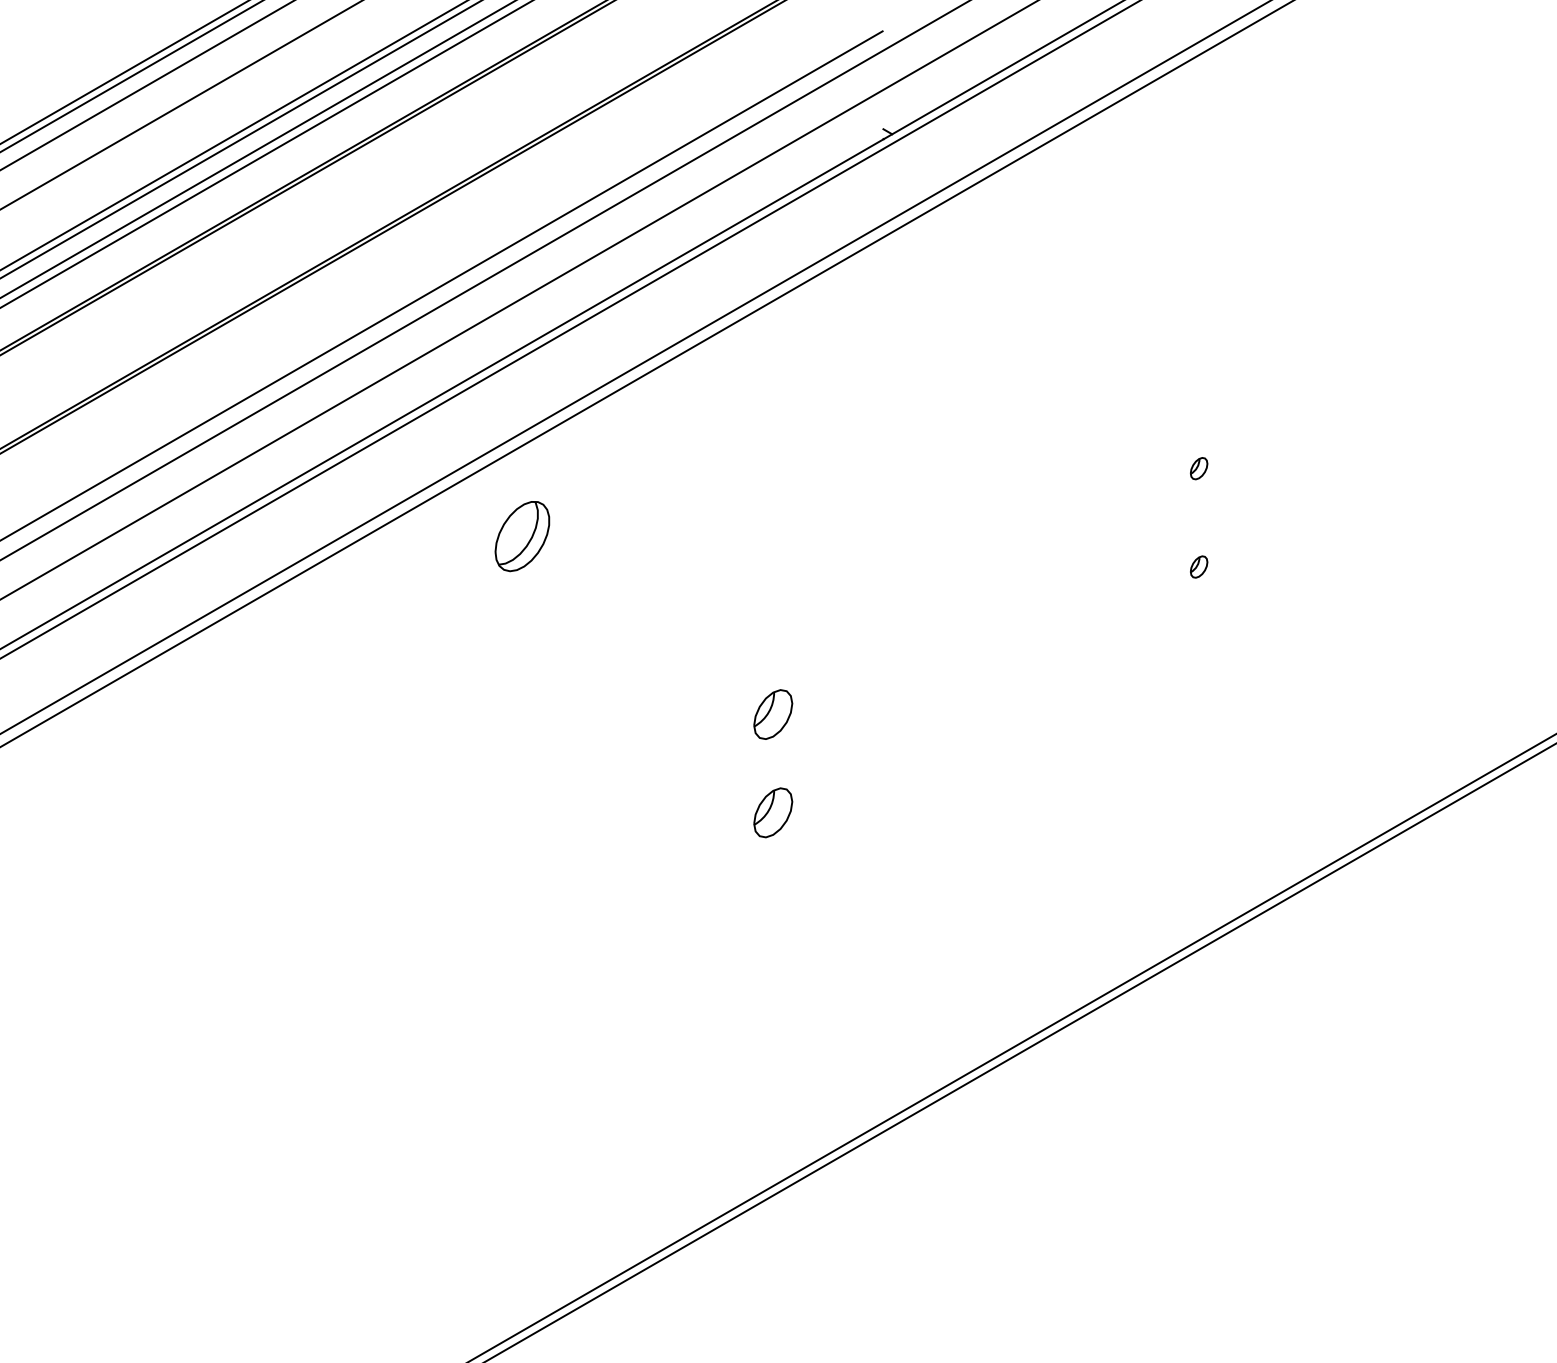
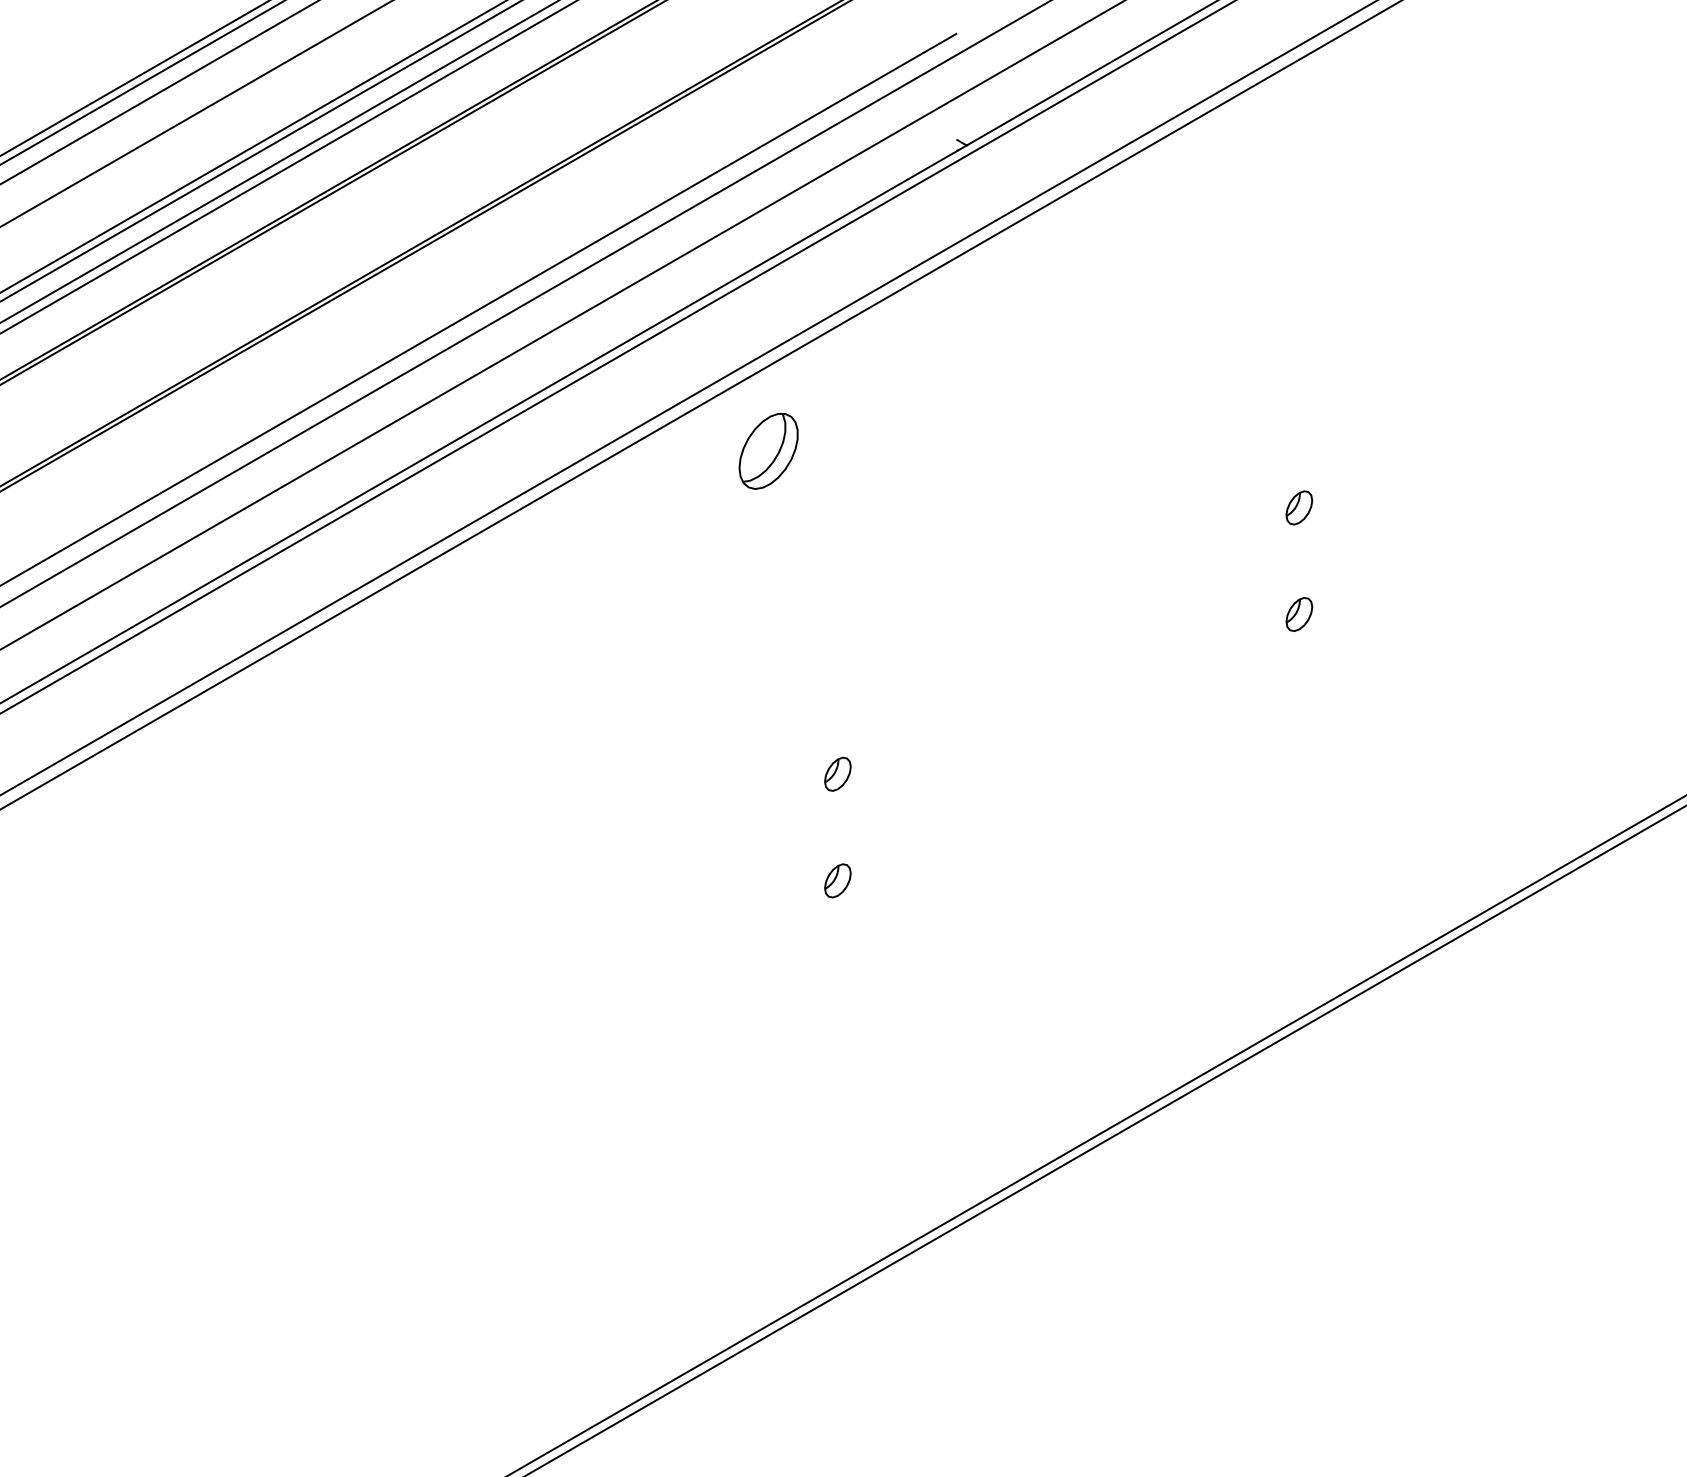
part: (1198, 468) -> (1298, 507), size x1.43
part: (522, 536) -> (768, 451), moved
part: (1198, 566) -> (1298, 613), size x1.43
part: (773, 714) -> (838, 774), size x0.62
part: (773, 812) -> (838, 880), size x0.62

